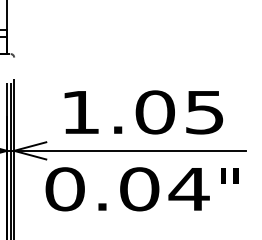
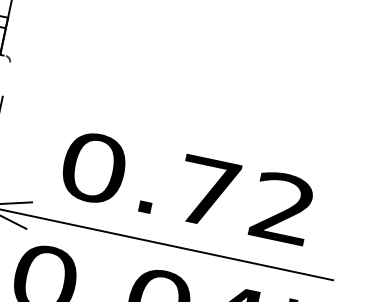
text: (142, 112) -> (188, 188), 1.05 -> 0.72

